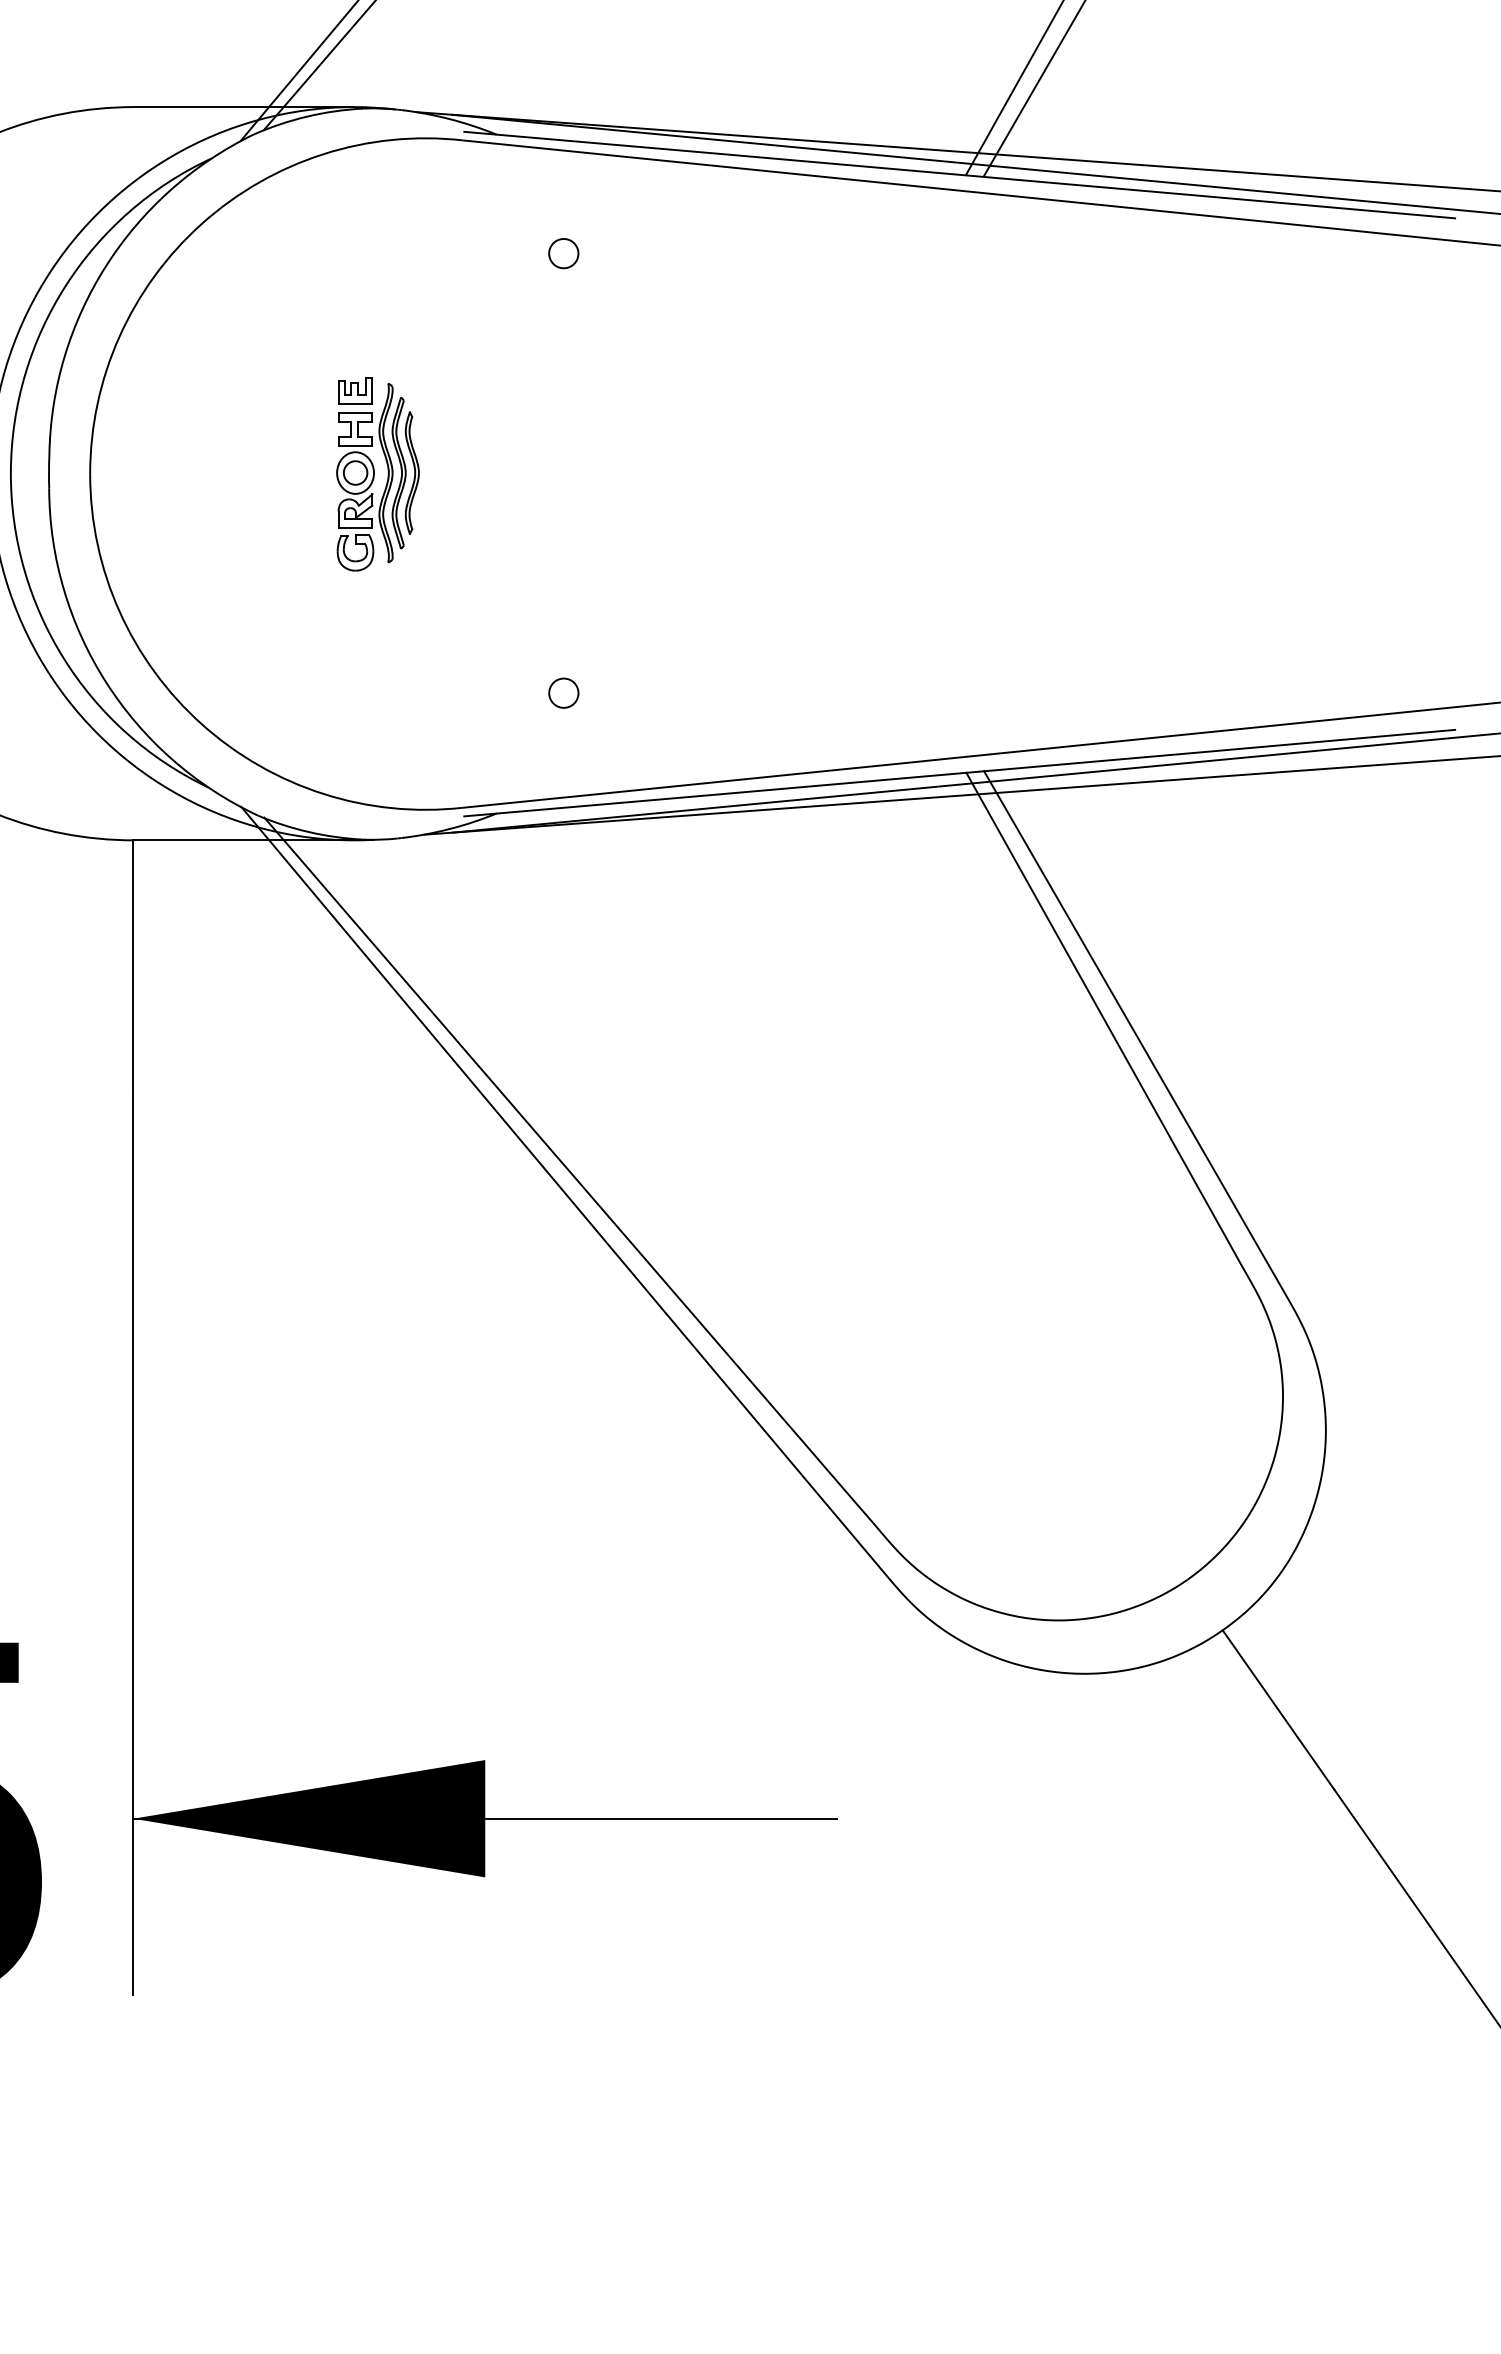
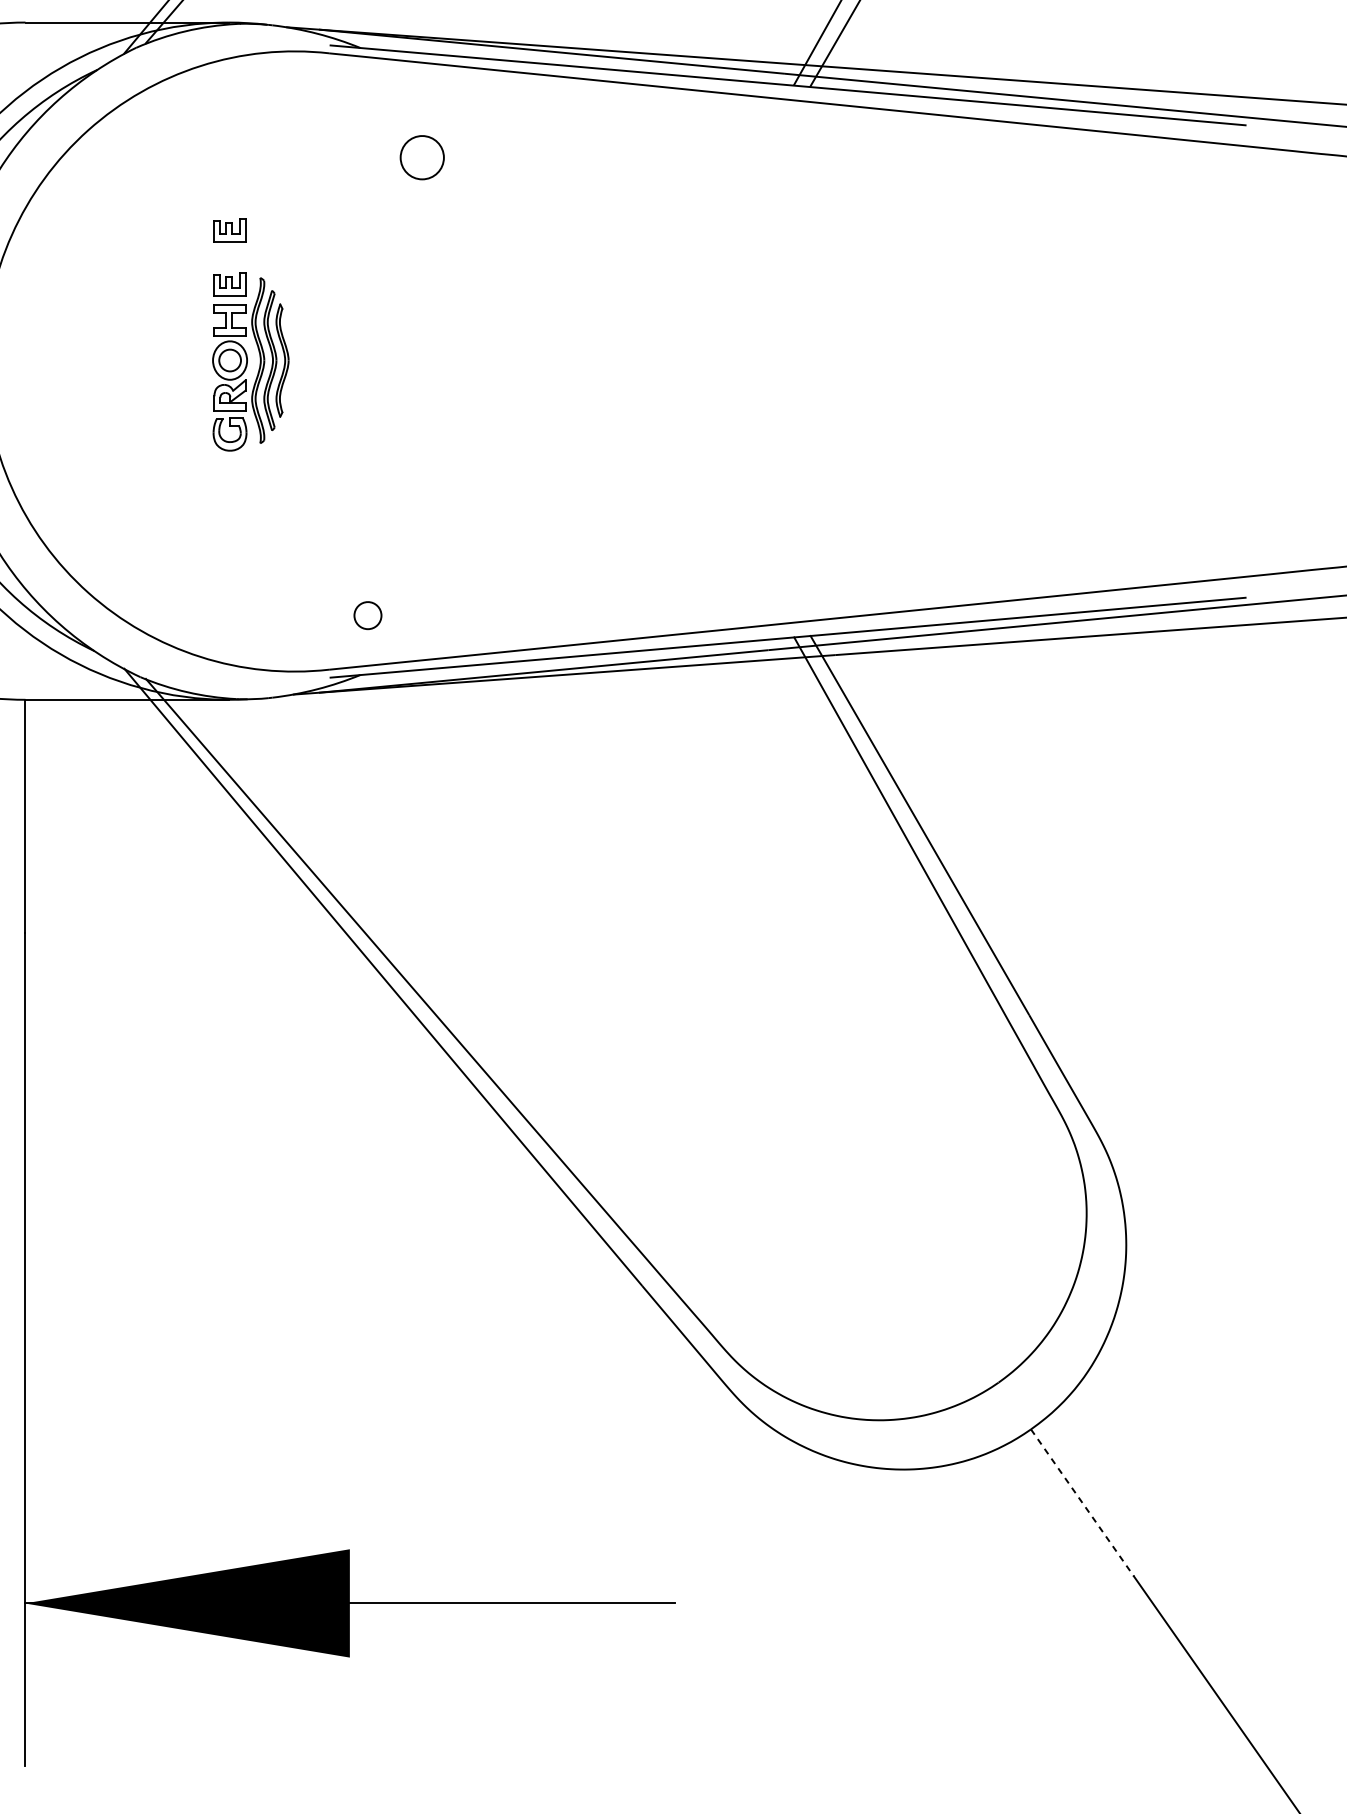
part: (563, 253) -> (422, 157), size x1.6
part: (355, 331) -> (230, 229), added
part: (563, 692) -> (367, 614), moved
line: (1278, 1710) -> (1082, 1503), solid -> dashed

